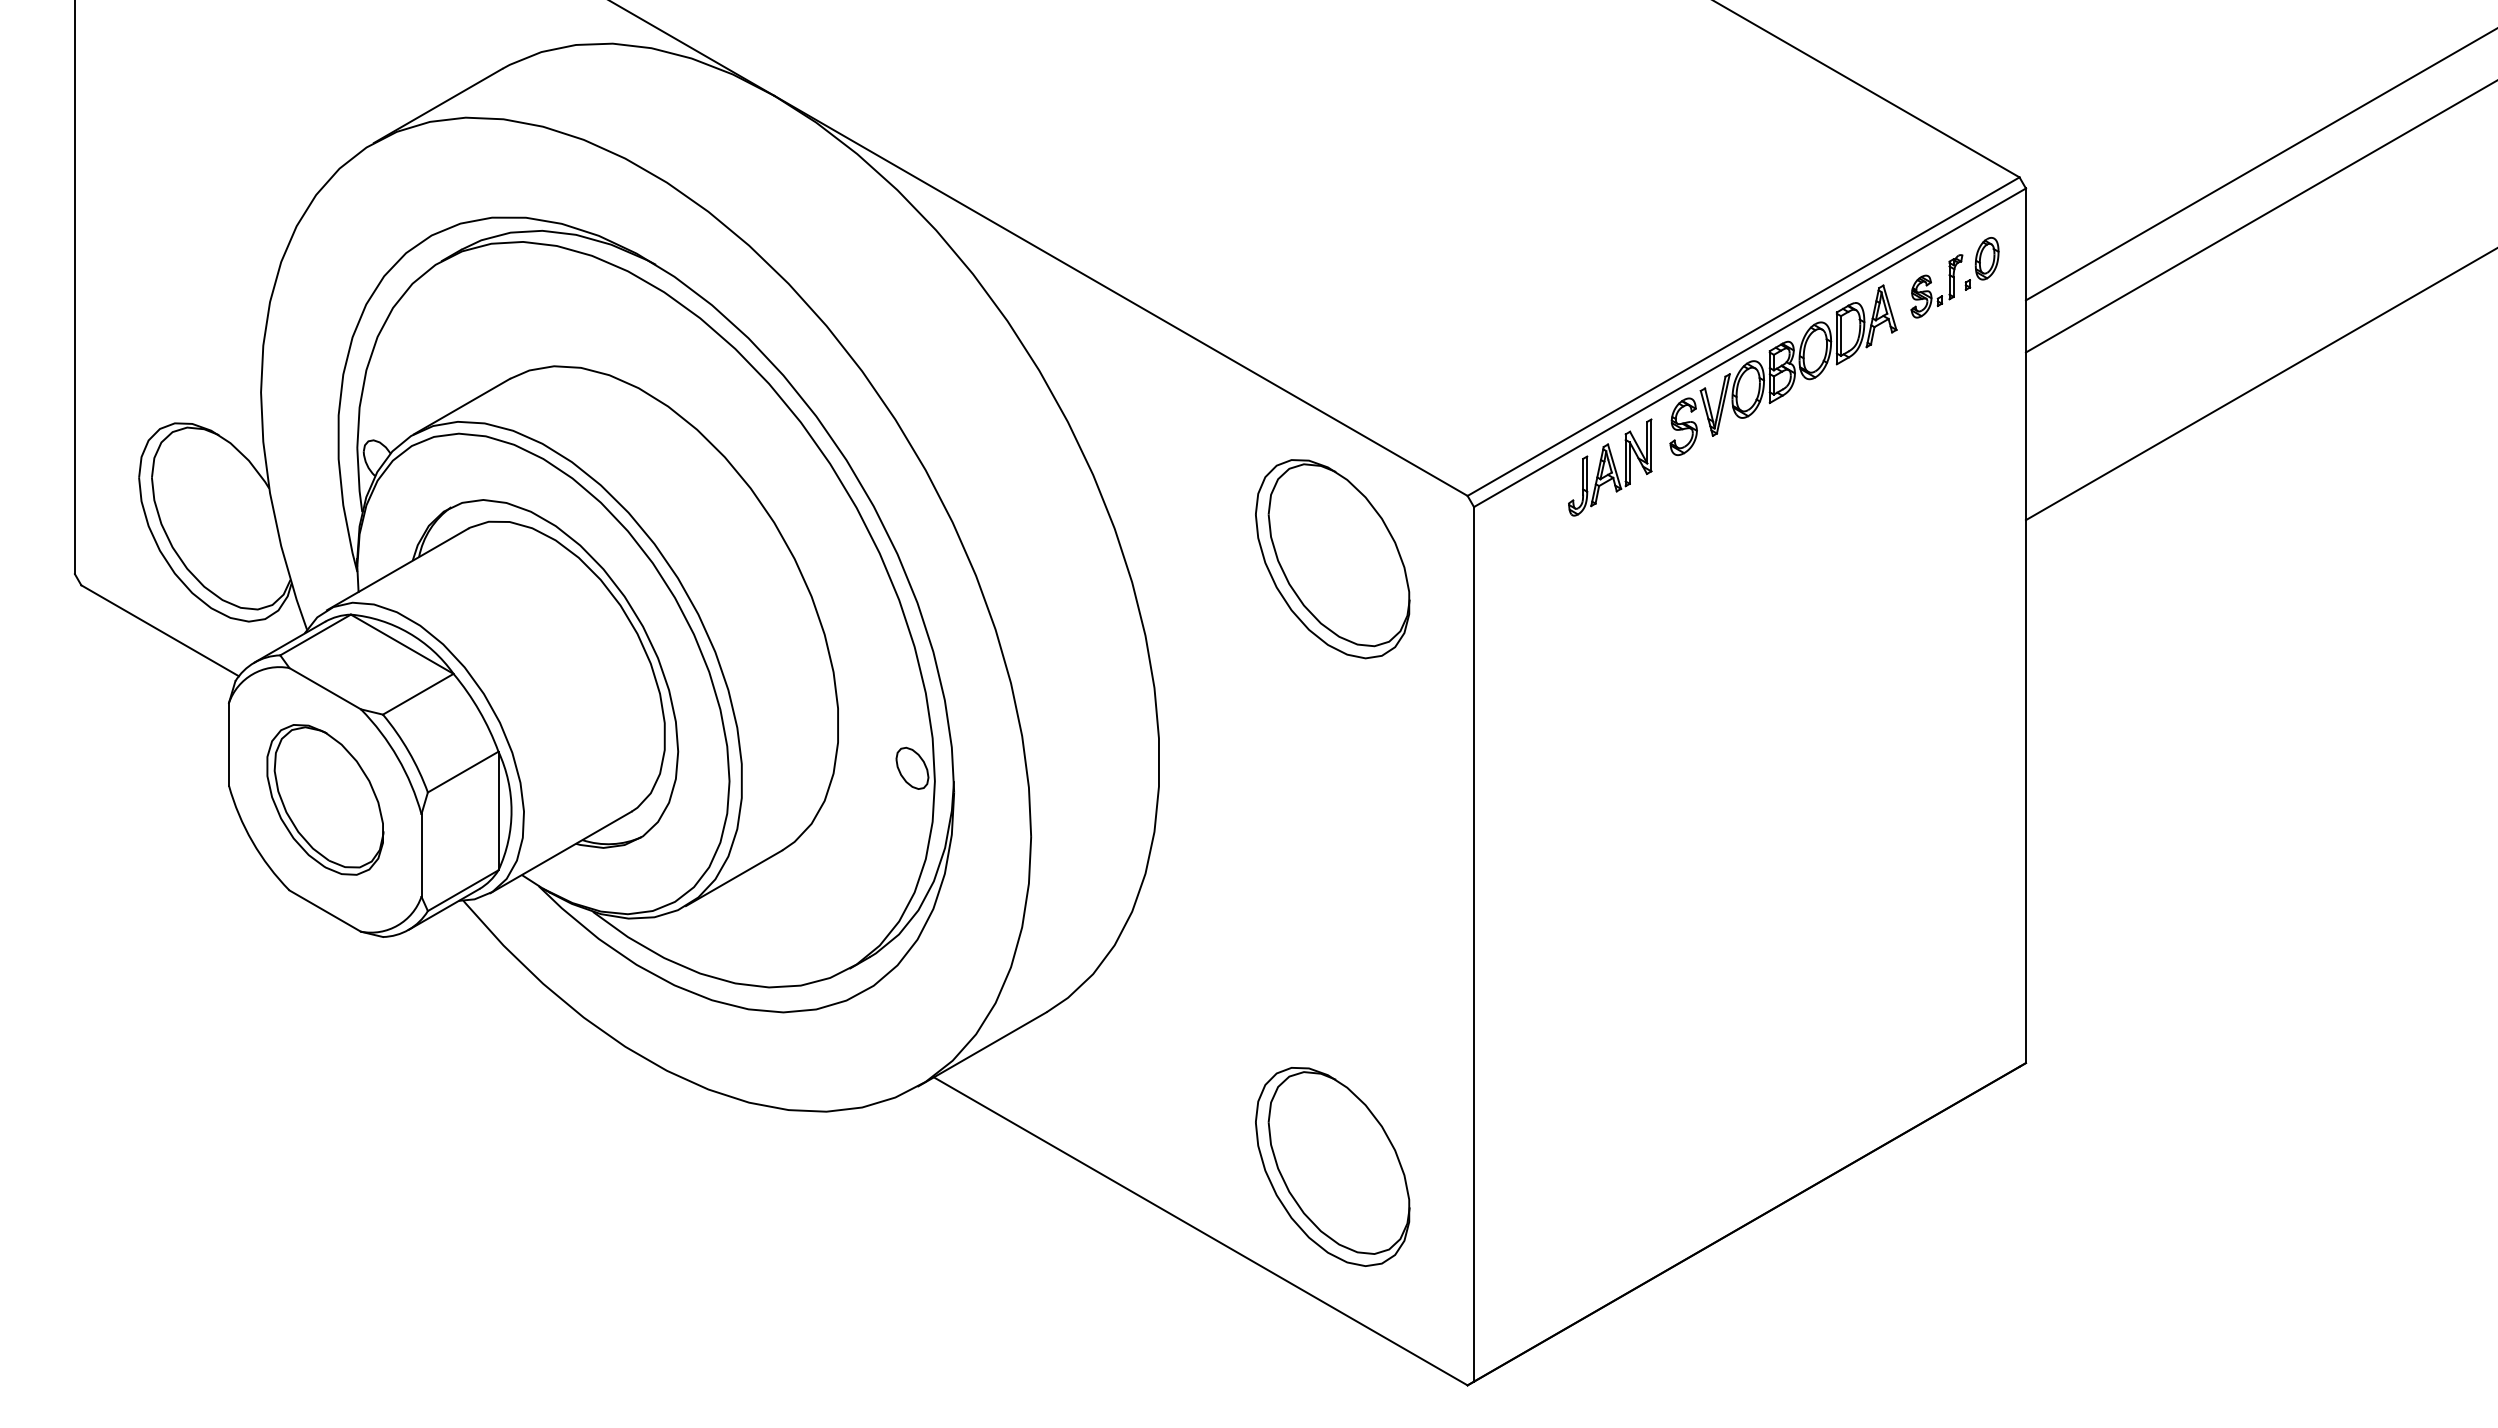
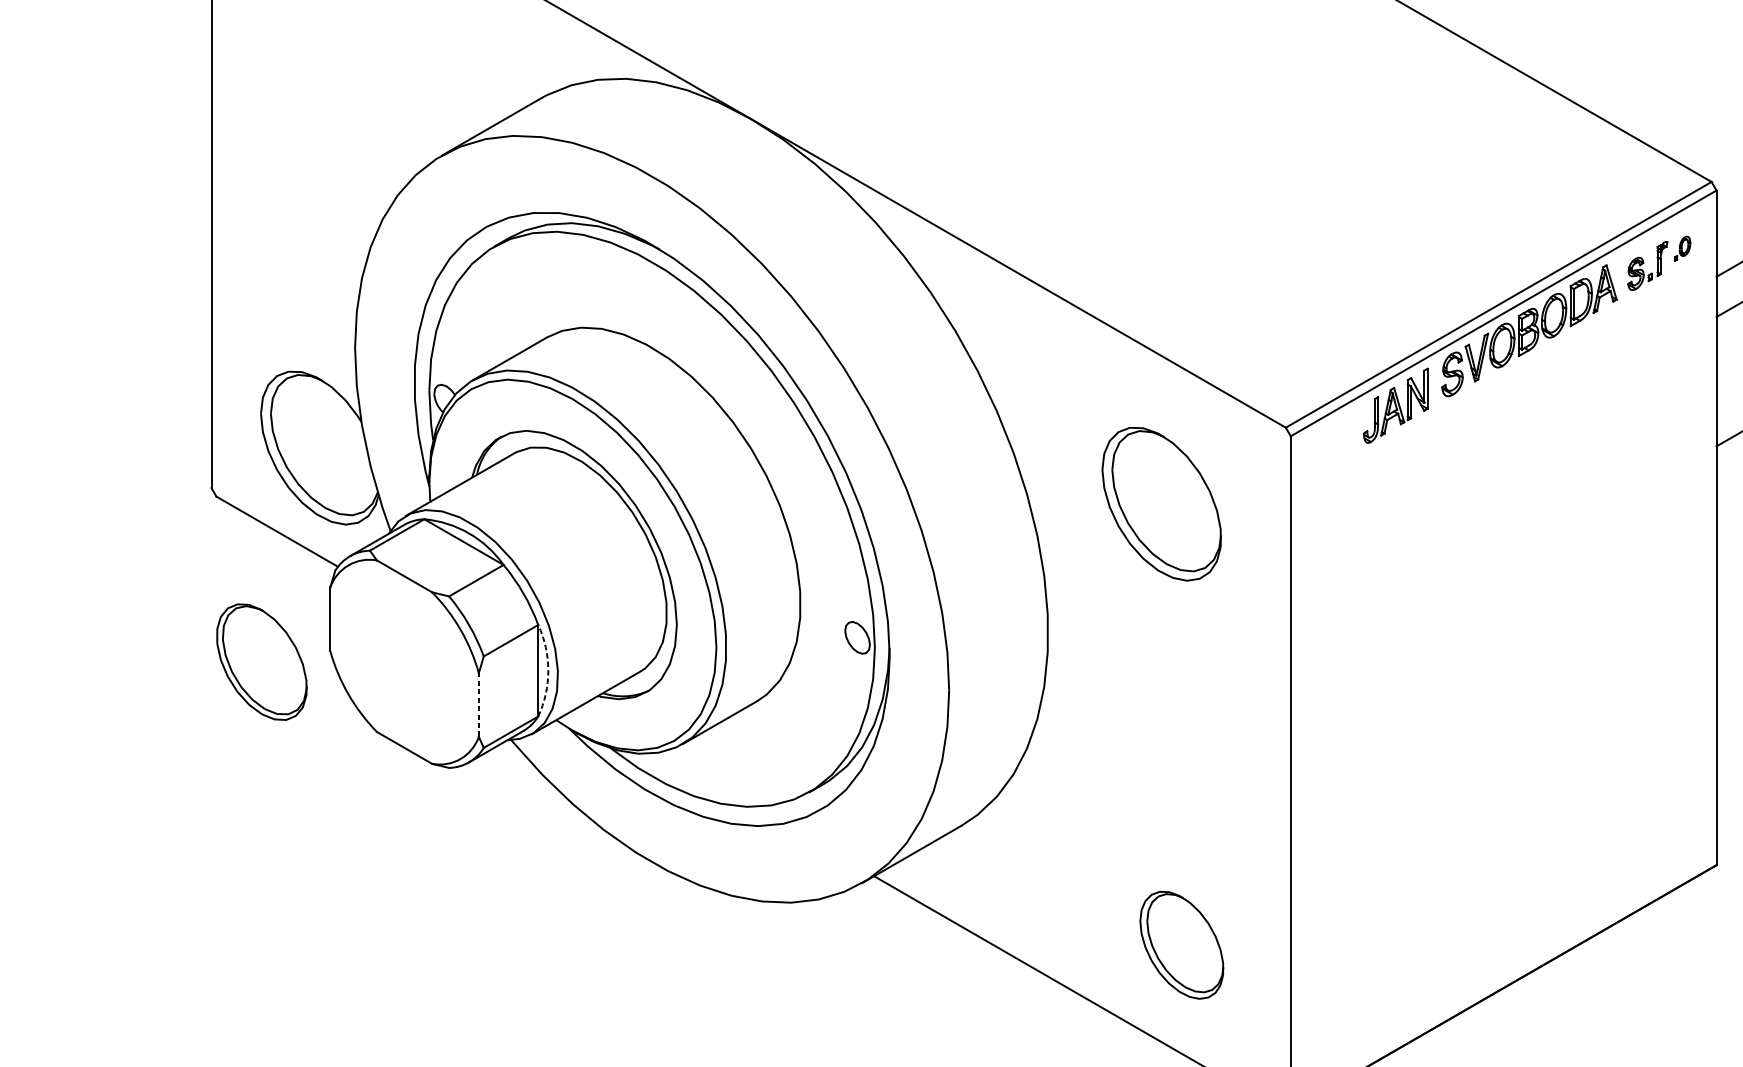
part: (1981, 263) -> (1682, 248), size x0.6
part: (1332, 559) -> (1161, 504), moved
part: (325, 799) -> (262, 661), moved
arc: (511, 811) -> (548, 671), solid -> dashed
line: (421, 854) -> (478, 704), solid -> dashed
part: (1332, 1166) -> (1181, 944), size x0.7

